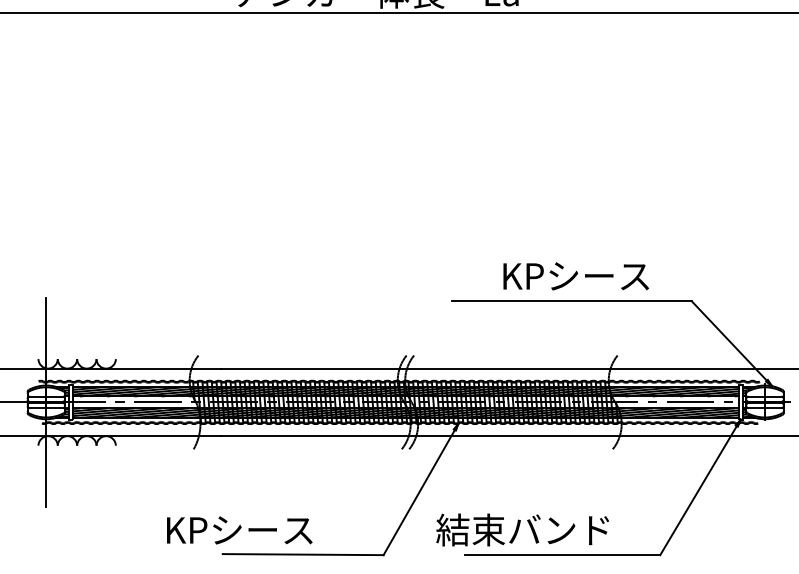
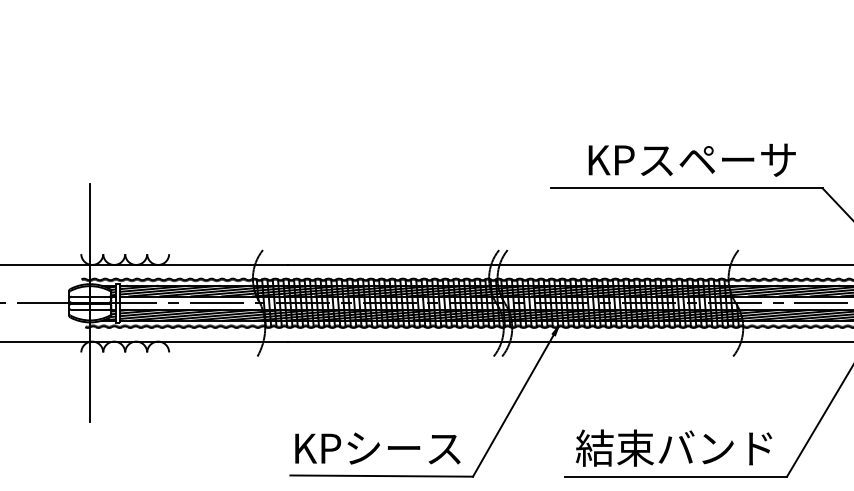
text: (576, 275) -> (691, 159), KPシース -> KPスペーサ
text: (522, 529) -> (673, 447), moved
text: (239, 530) -> (377, 448), moved

